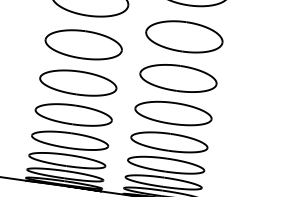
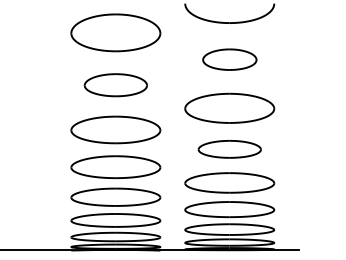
part: (184, 36) -> (229, 59), size x0.6
part: (83, 44) -> (115, 84), size x0.7
part: (173, 113) -> (229, 149), size x0.7

